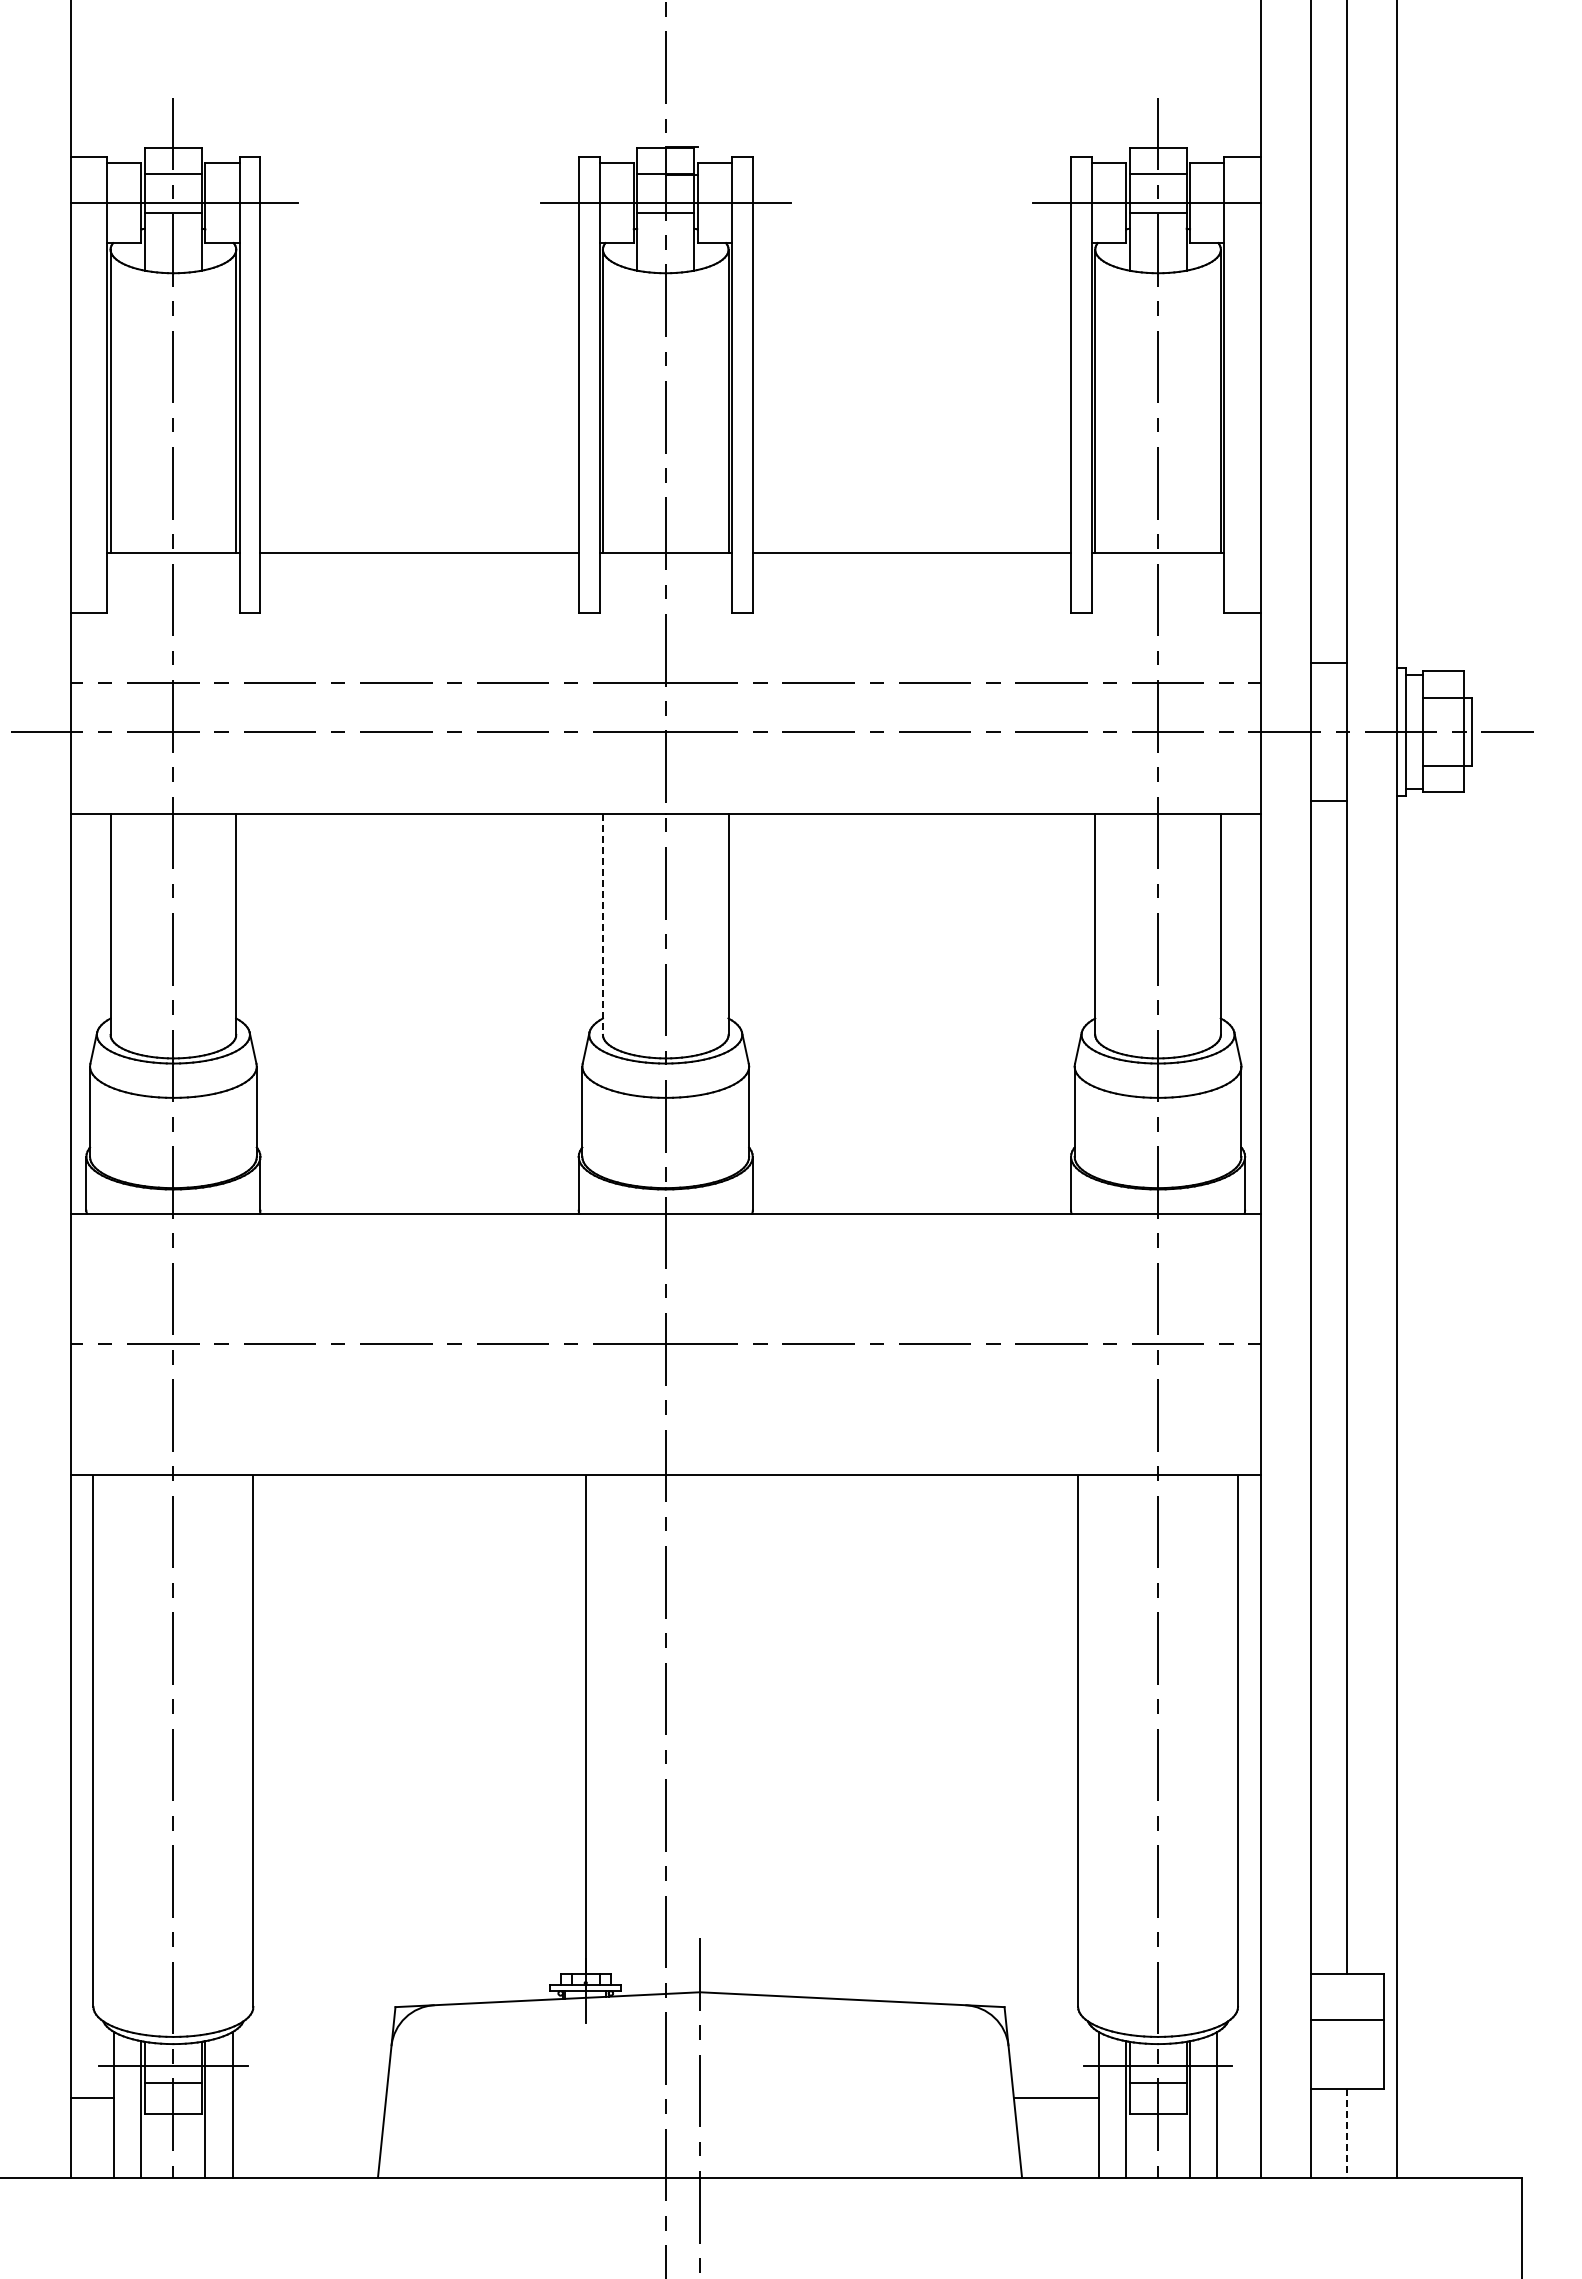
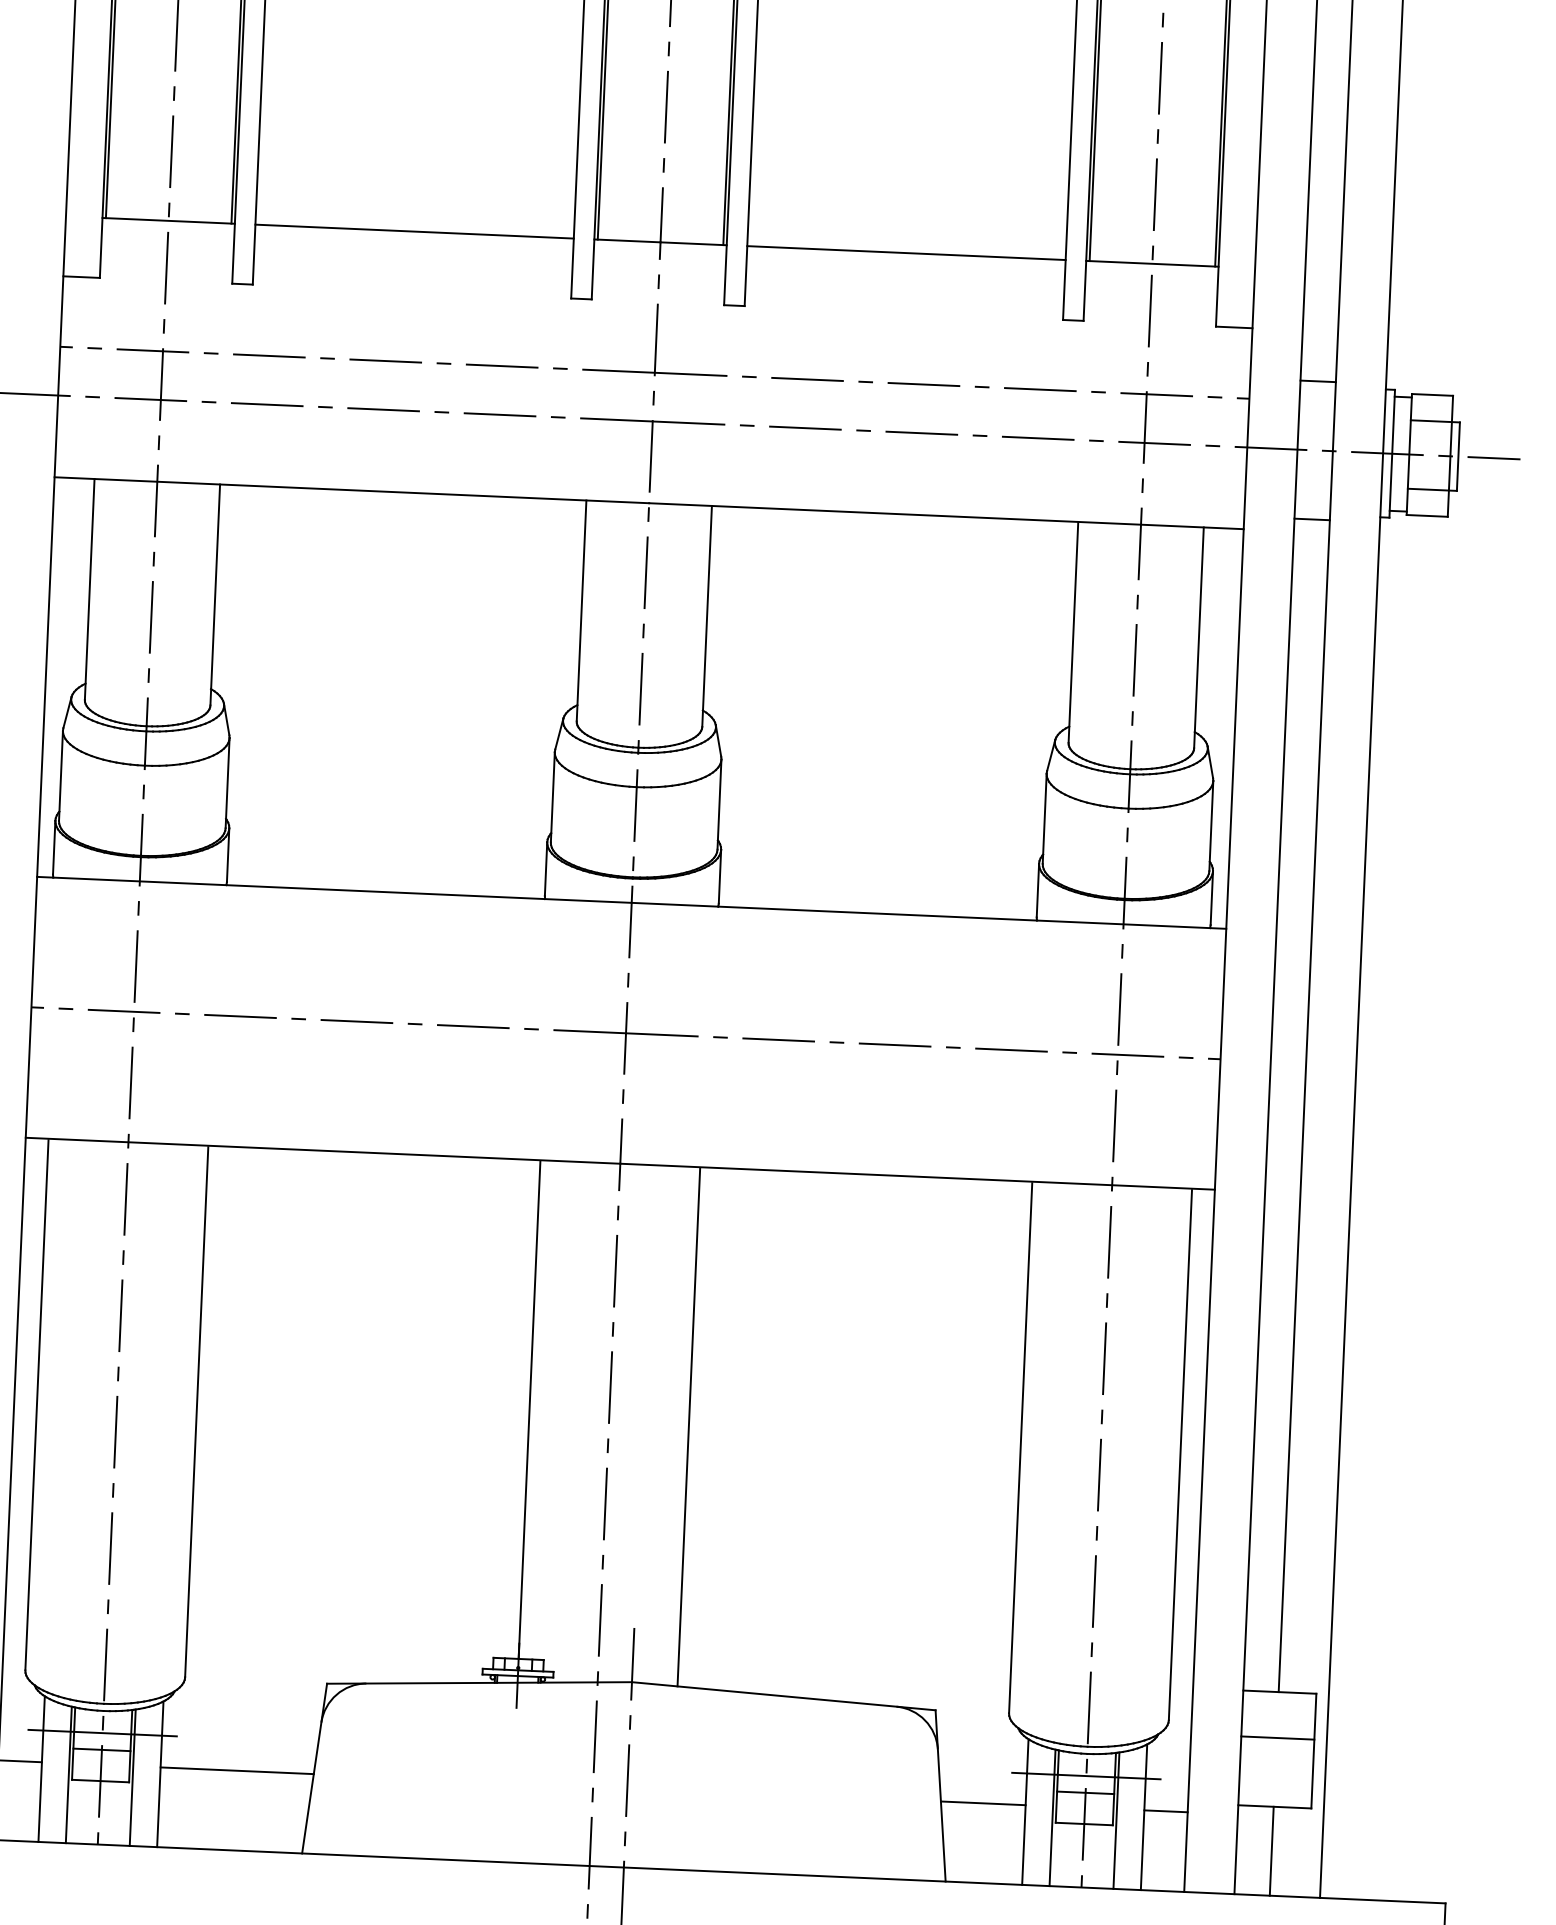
line: (602, 924) -> (581, 611), dashed -> solid
line: (745, 1735) -> (688, 1427), added
line: (309, 2098) -> (237, 1771), added
line: (1238, 2098) -> (1165, 1811), added
line: (1346, 2133) -> (1271, 1851), dashed -> solid

